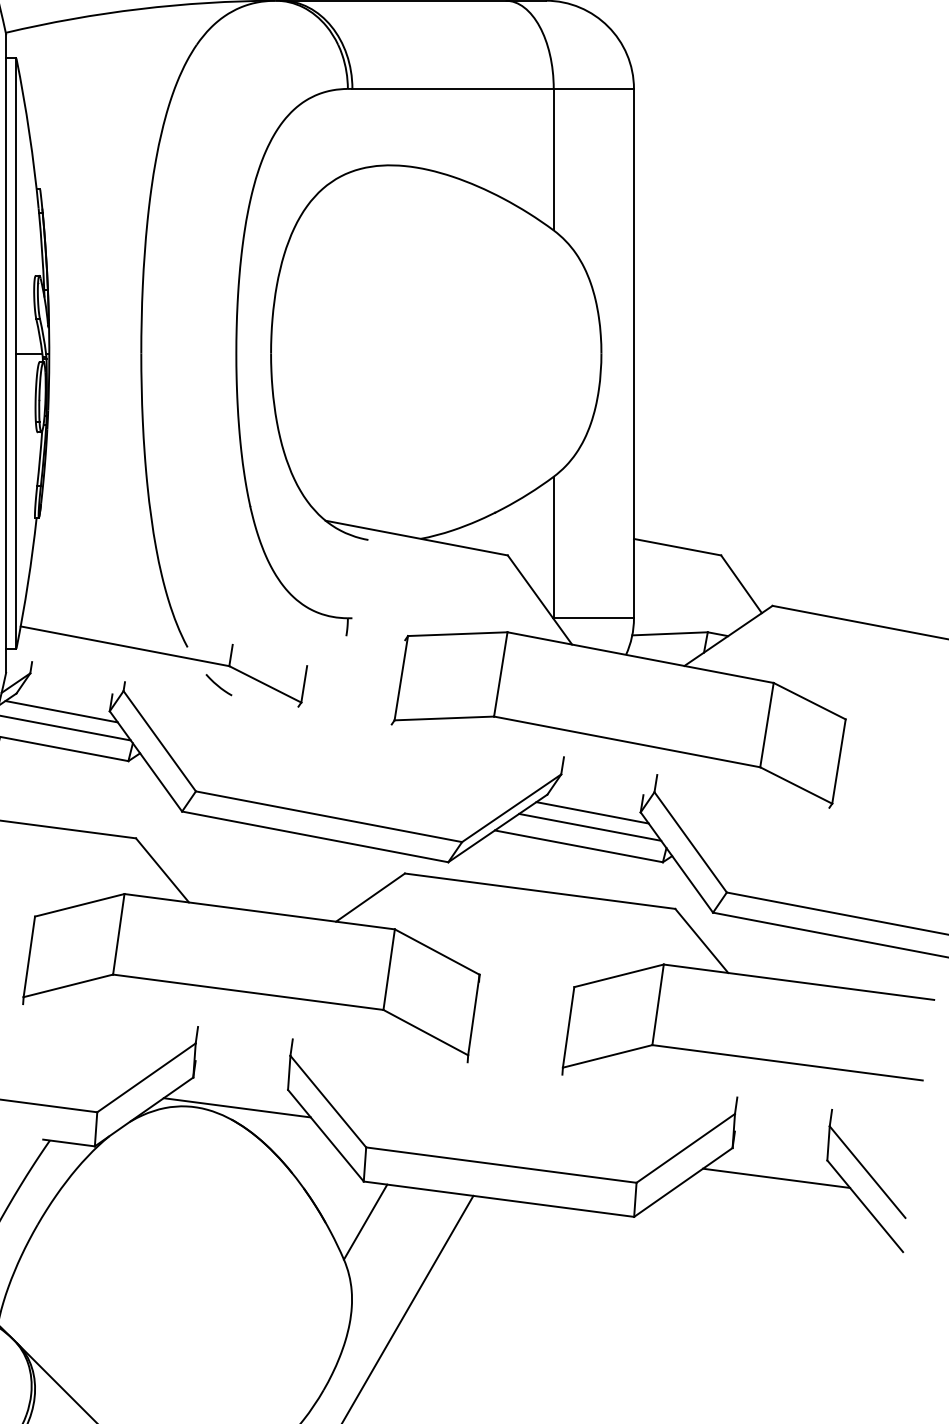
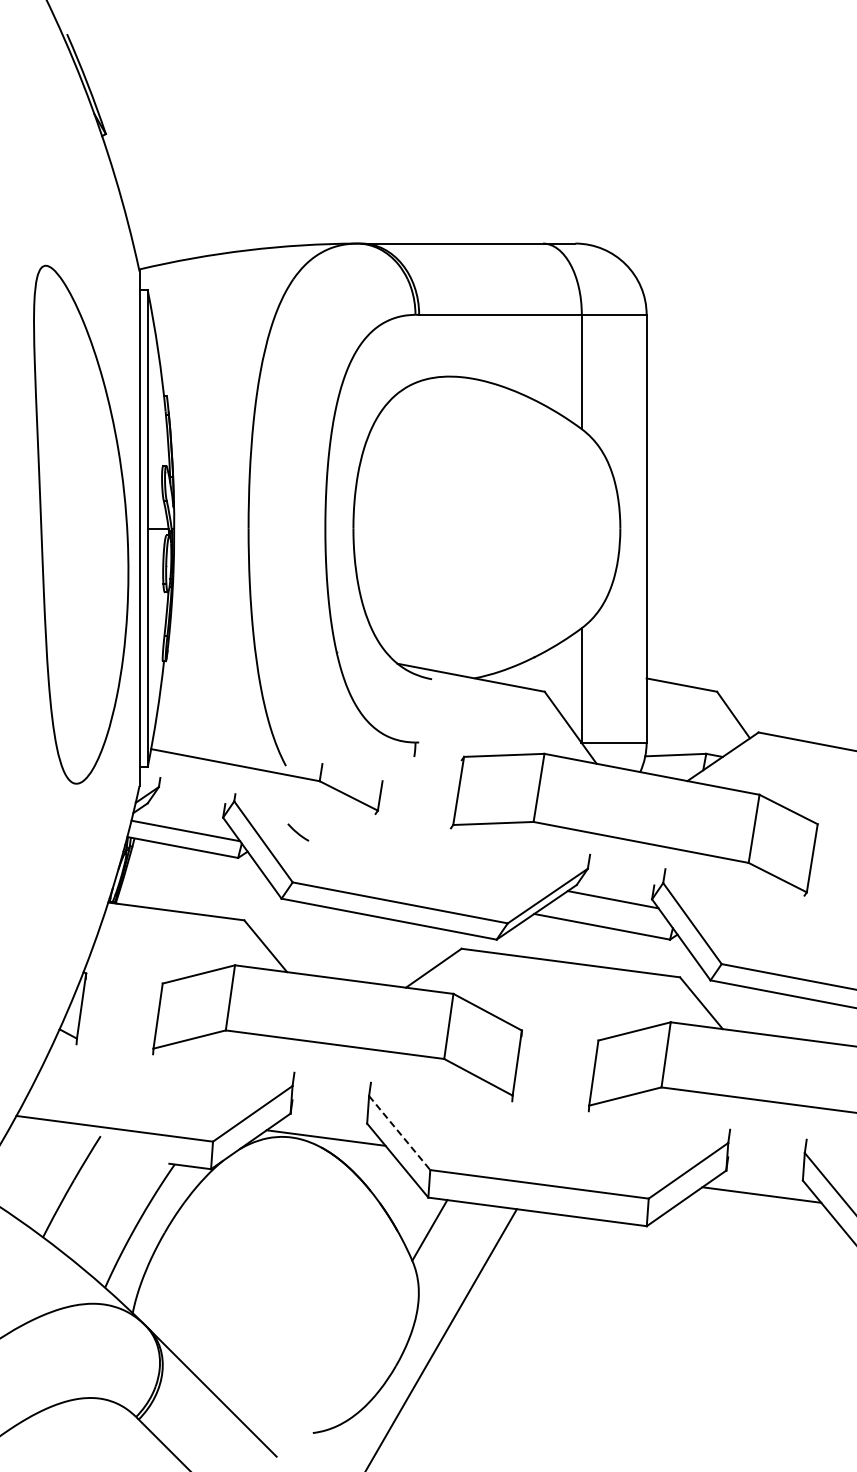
curve: (219, 685) -> (298, 832), moved
line: (60, 711) -> (183, 817), removed
line: (589, 827) -> (610, 911), removed
line: (329, 1102) -> (400, 1133), solid -> dashed

